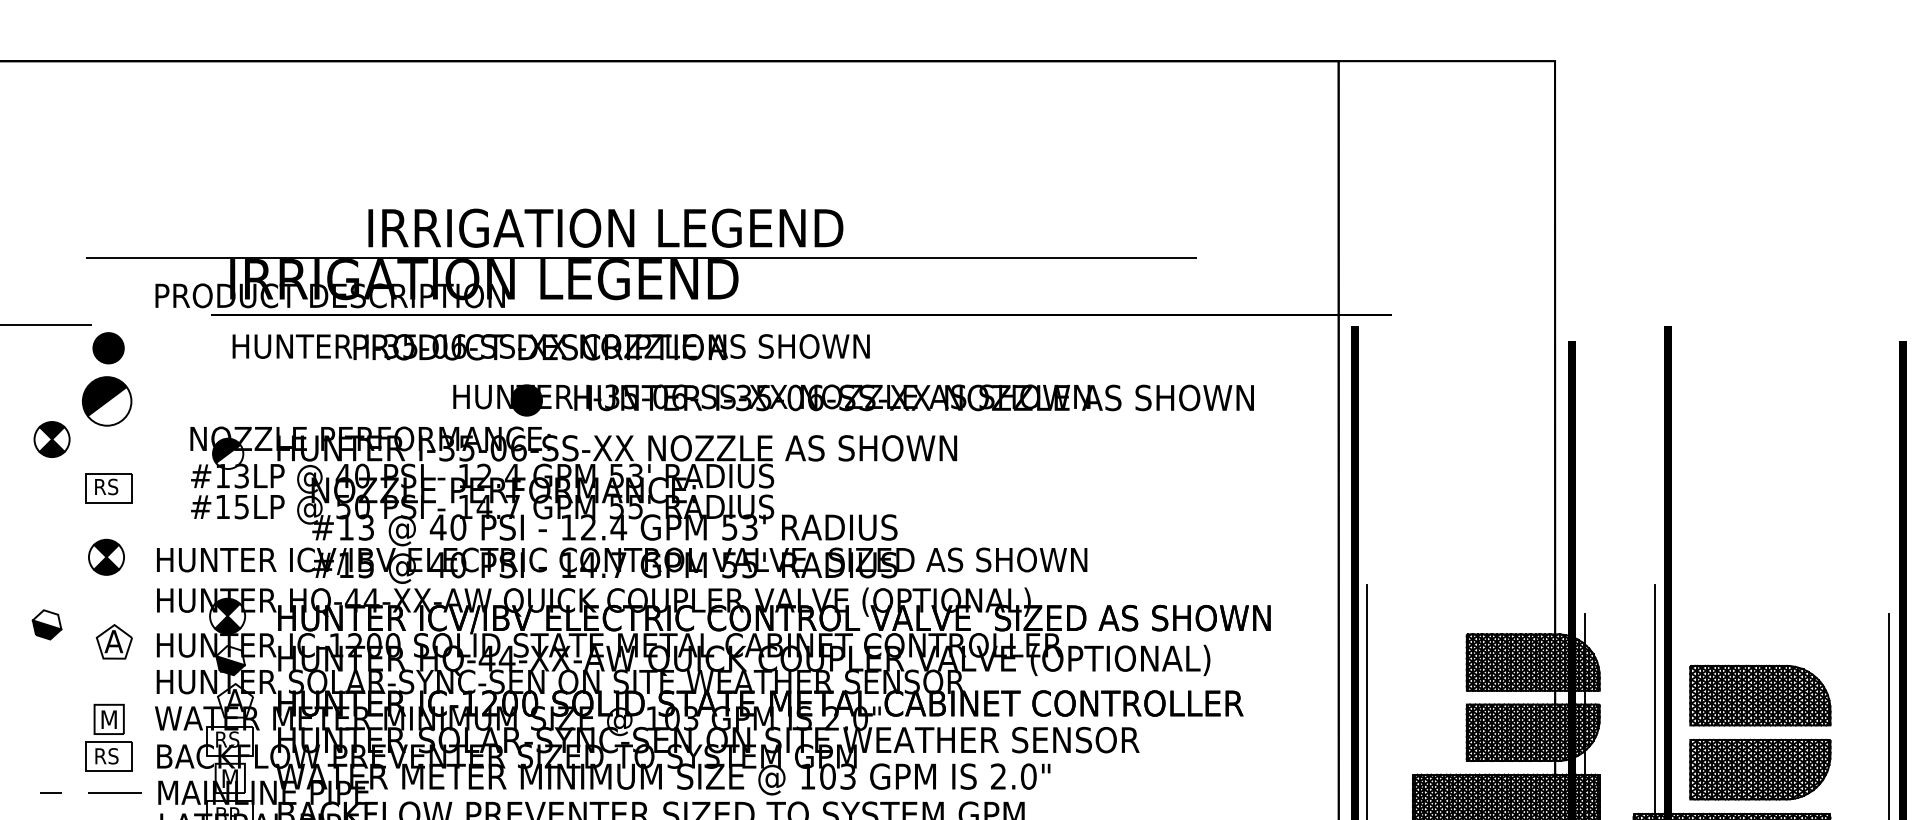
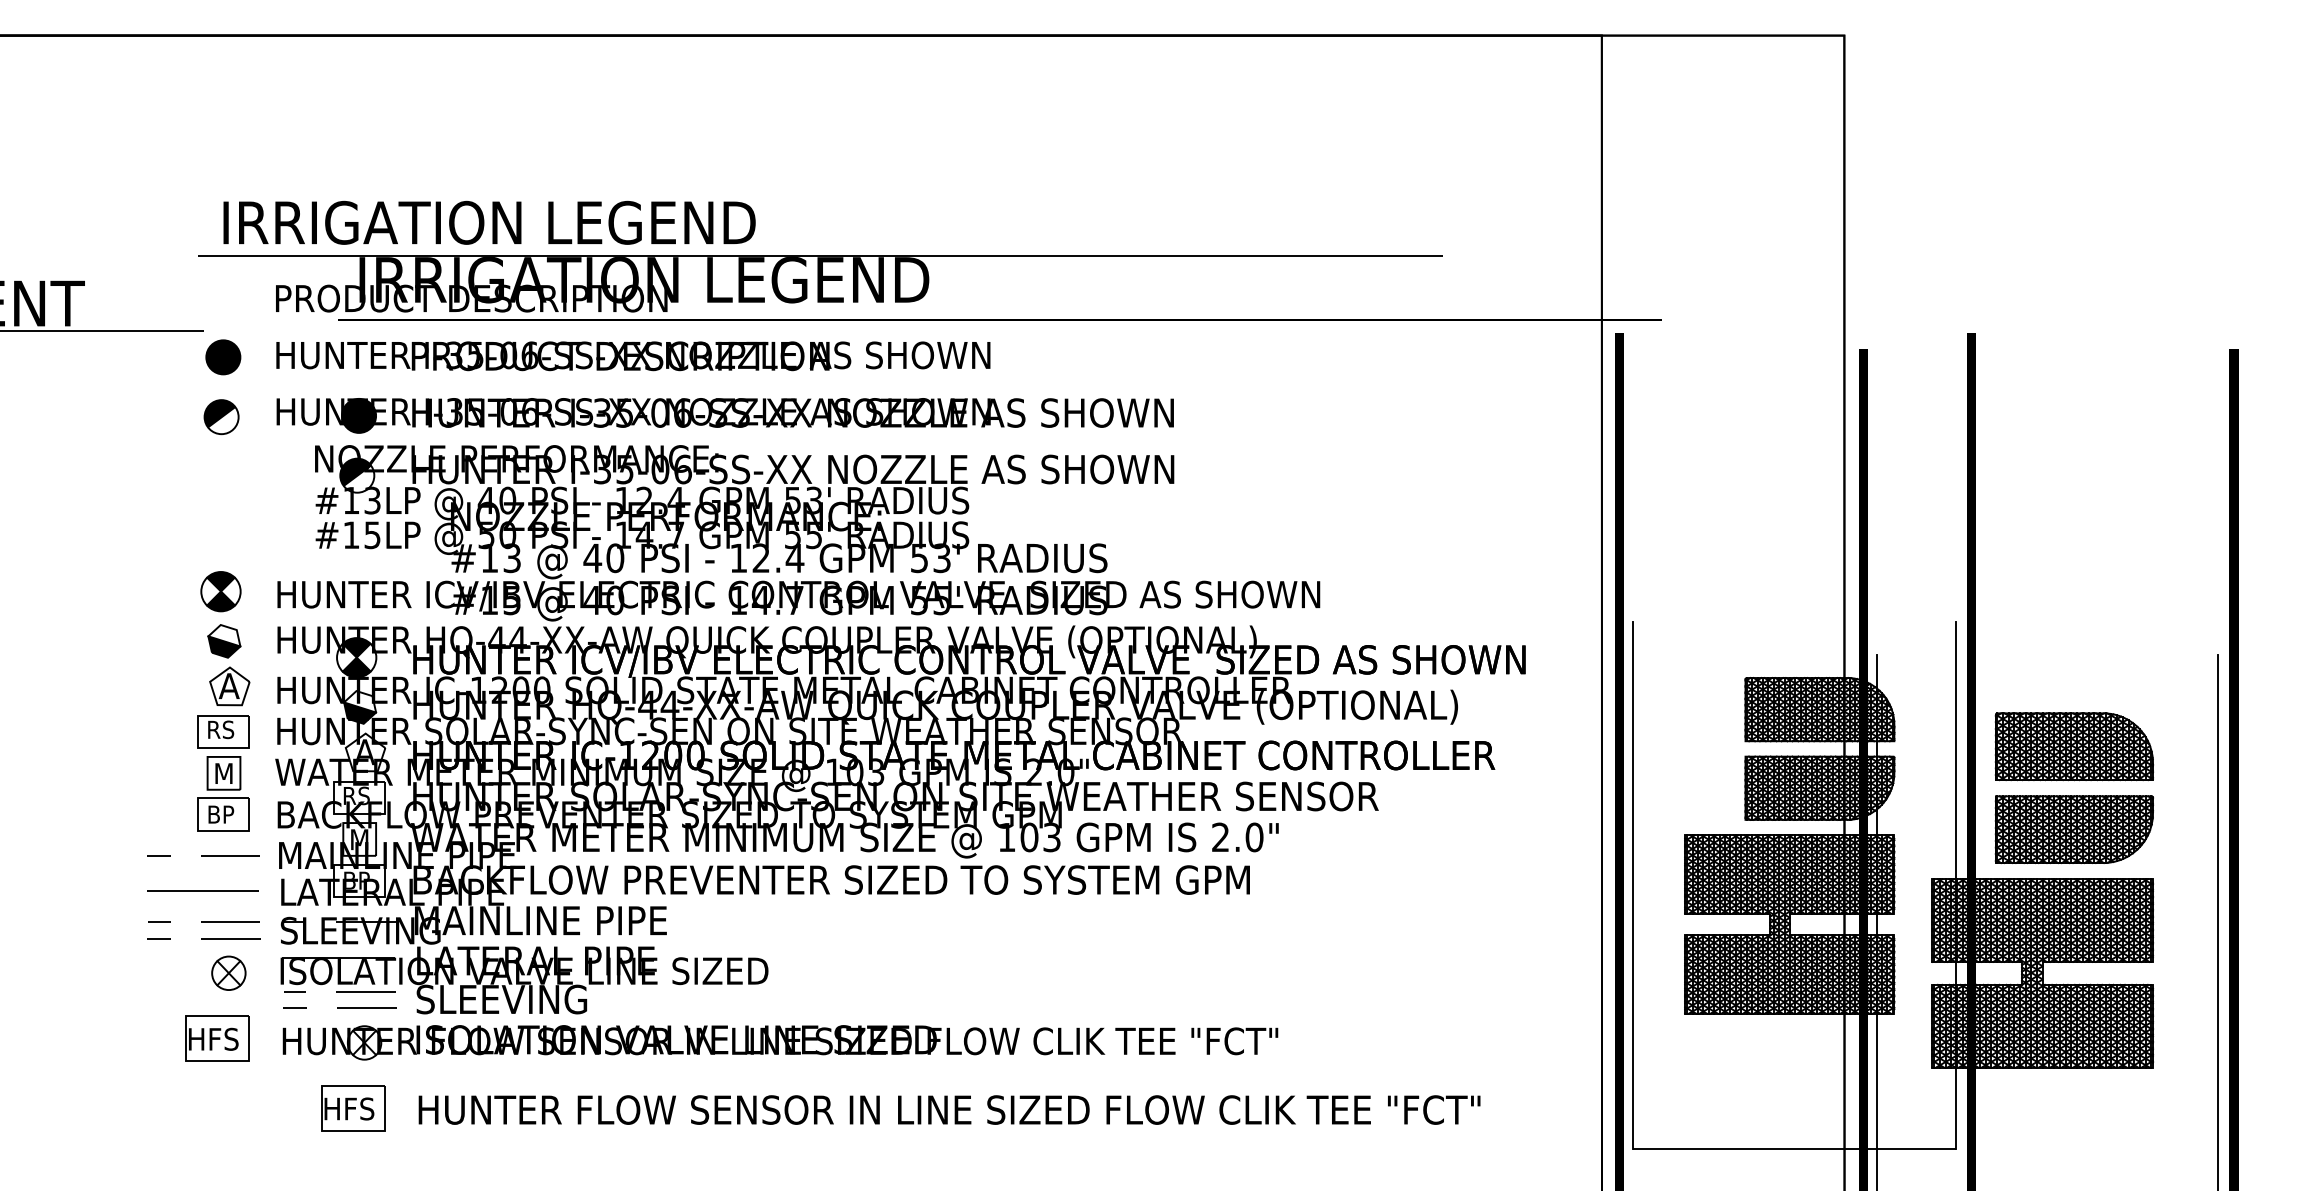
text: (605, 227) -> (489, 222), moved
text: (551, 347) -> (633, 356), moved
part: (852, 400) -> (724, 415), moved
part: (106, 401) -> (221, 417), size x0.62
part: (51, 439) -> (159, 459), removed
part: (108, 488) -> (223, 731), moved
part: (47, 624) -> (224, 641), moved
text: (107, 756) -> (222, 814), RS -> BP

